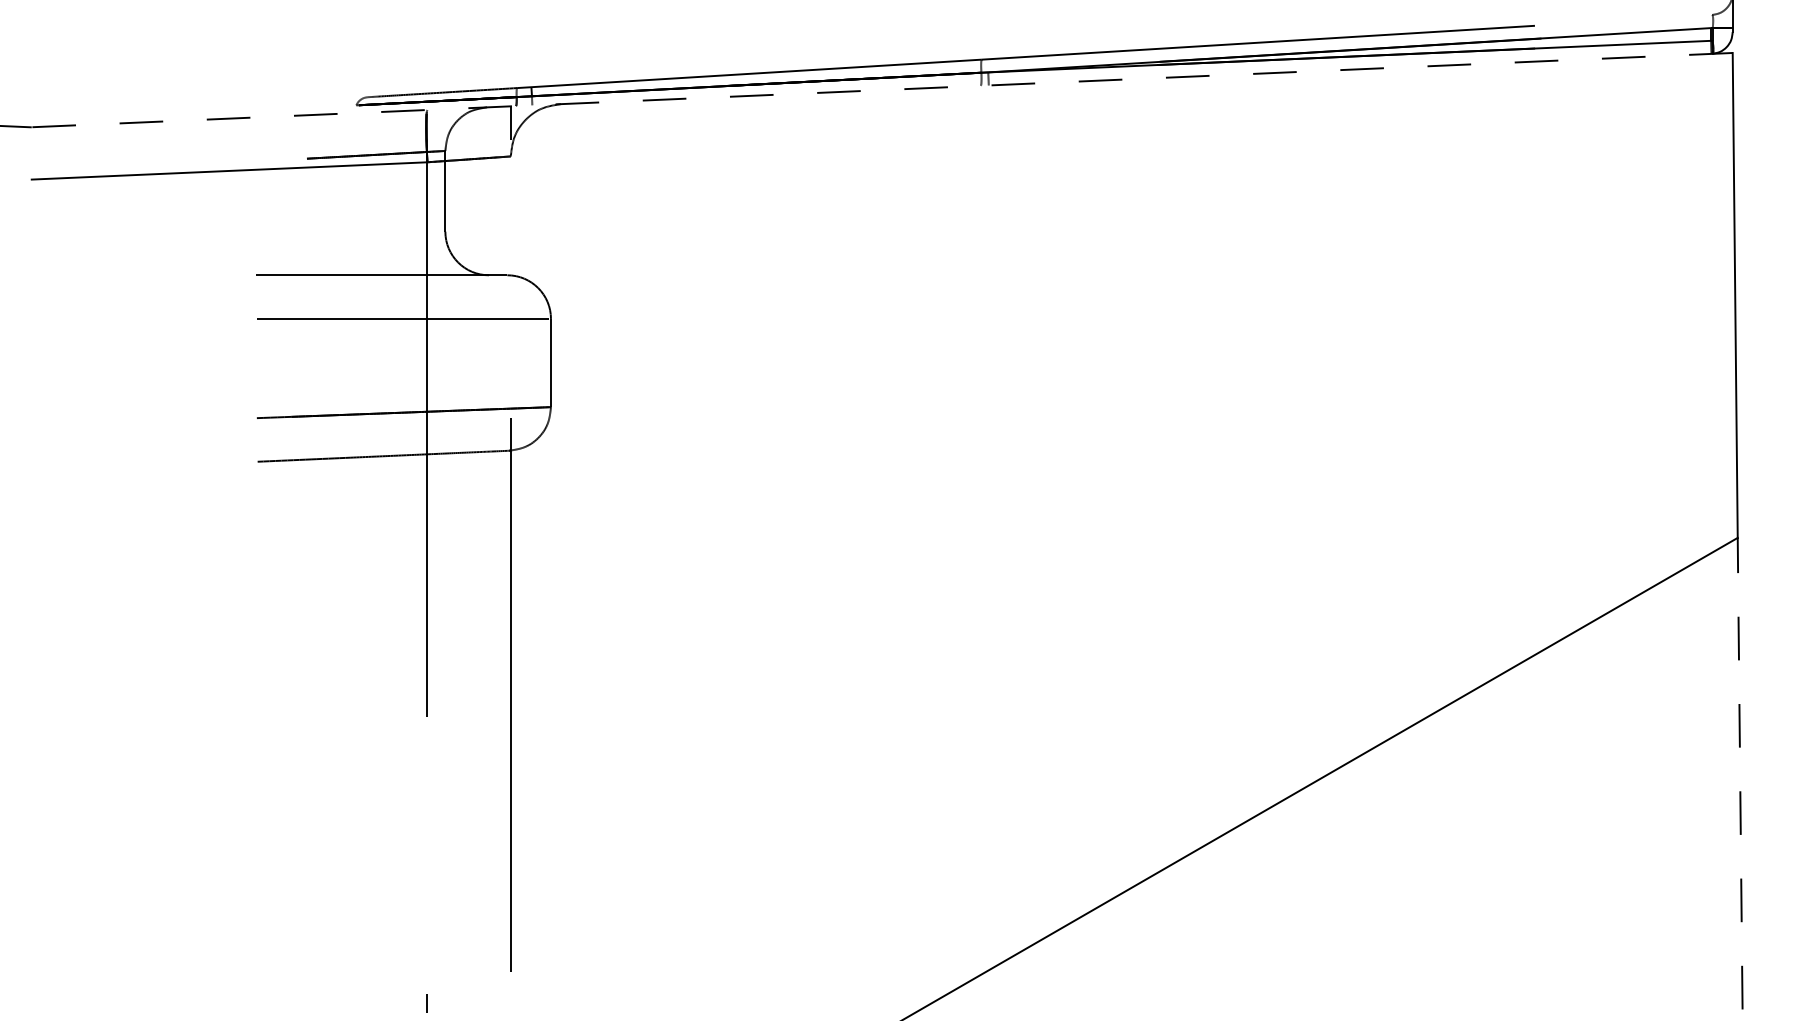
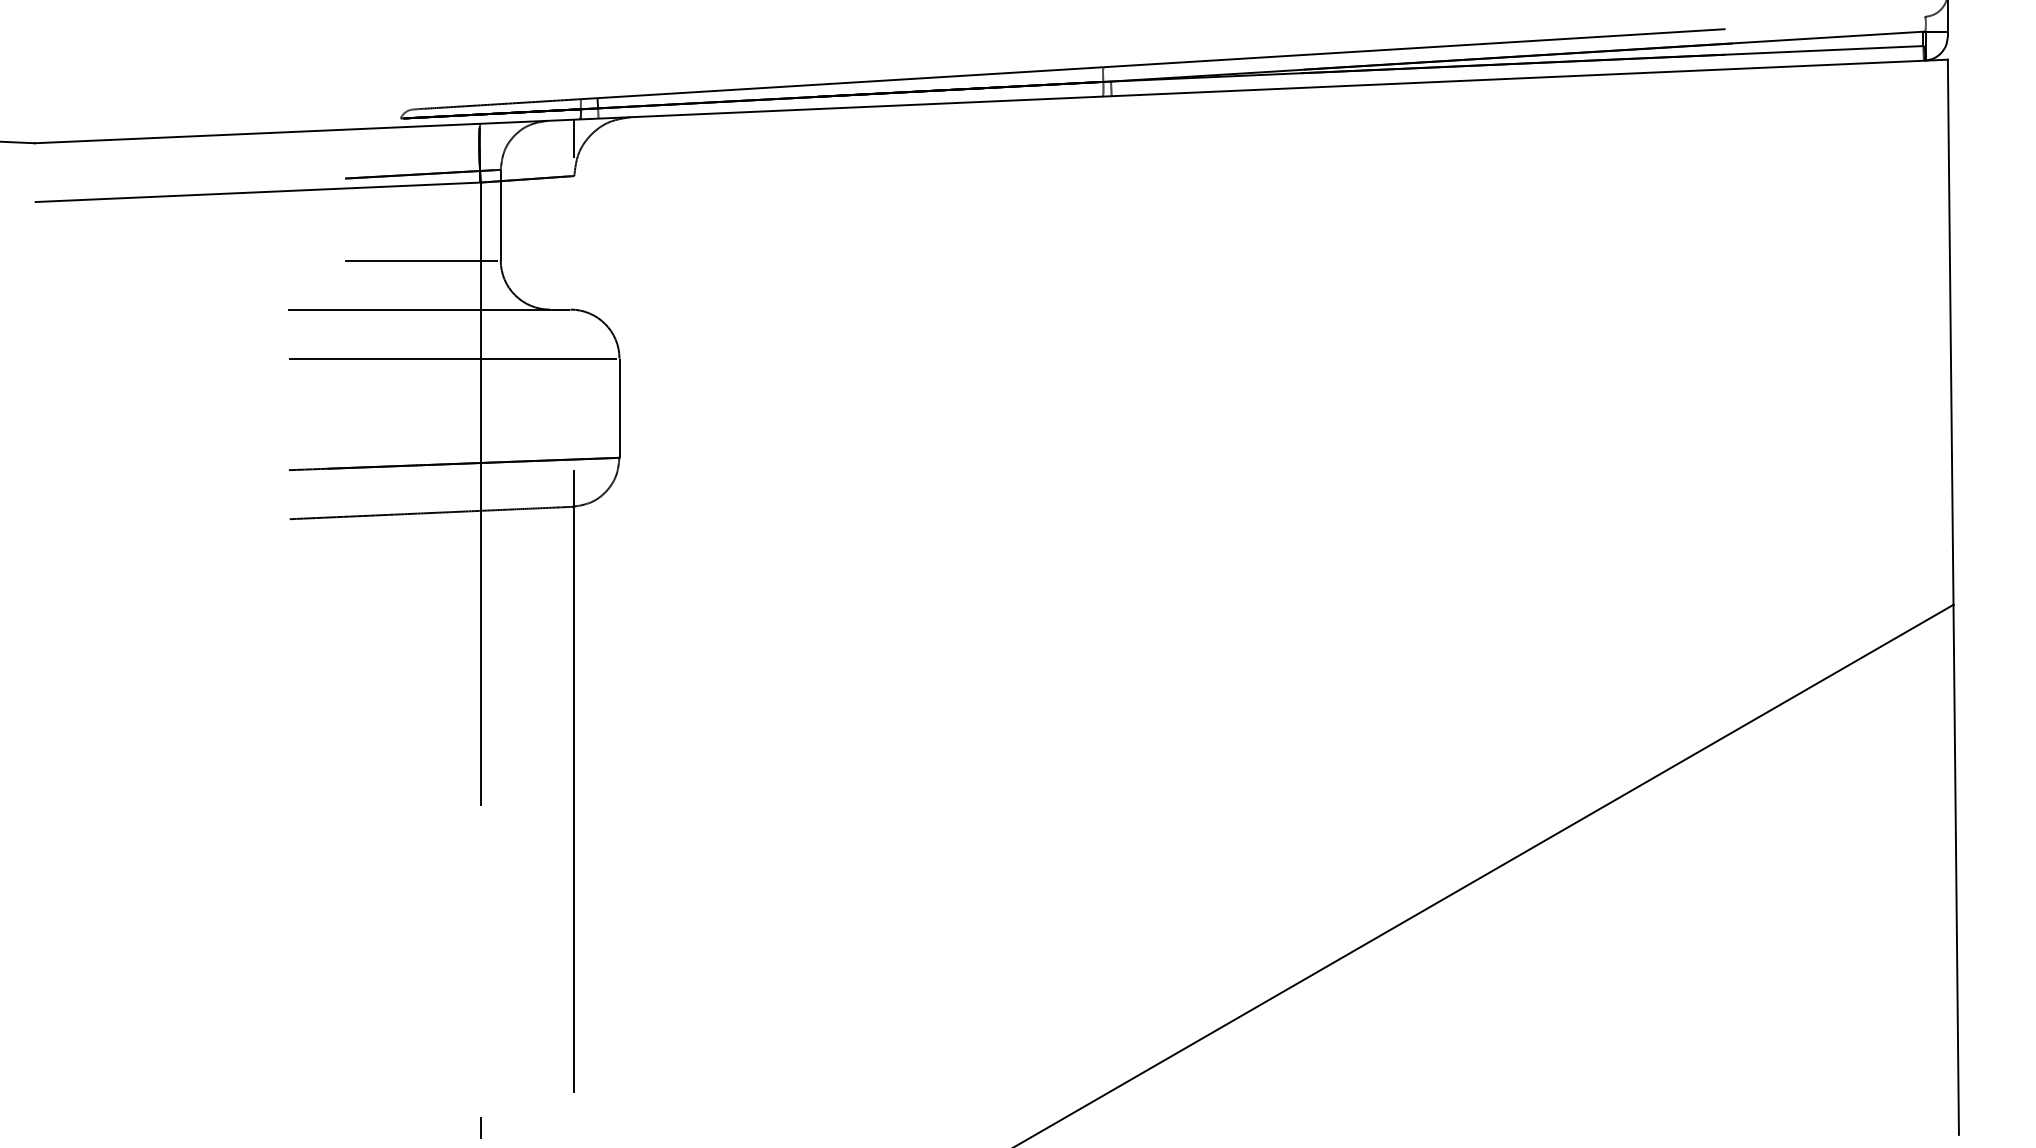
line: (881, 90) -> (990, 101), dashed -> solid
line: (374, 231) -> (421, 260), added
line: (1740, 773) -> (1956, 869), dashed -> solid

